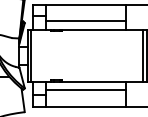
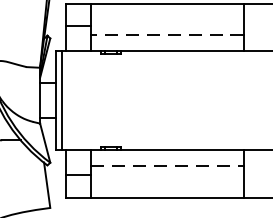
line: (85, 21) -> (165, 35), solid -> dashed
line: (86, 90) -> (167, 166), solid -> dashed

